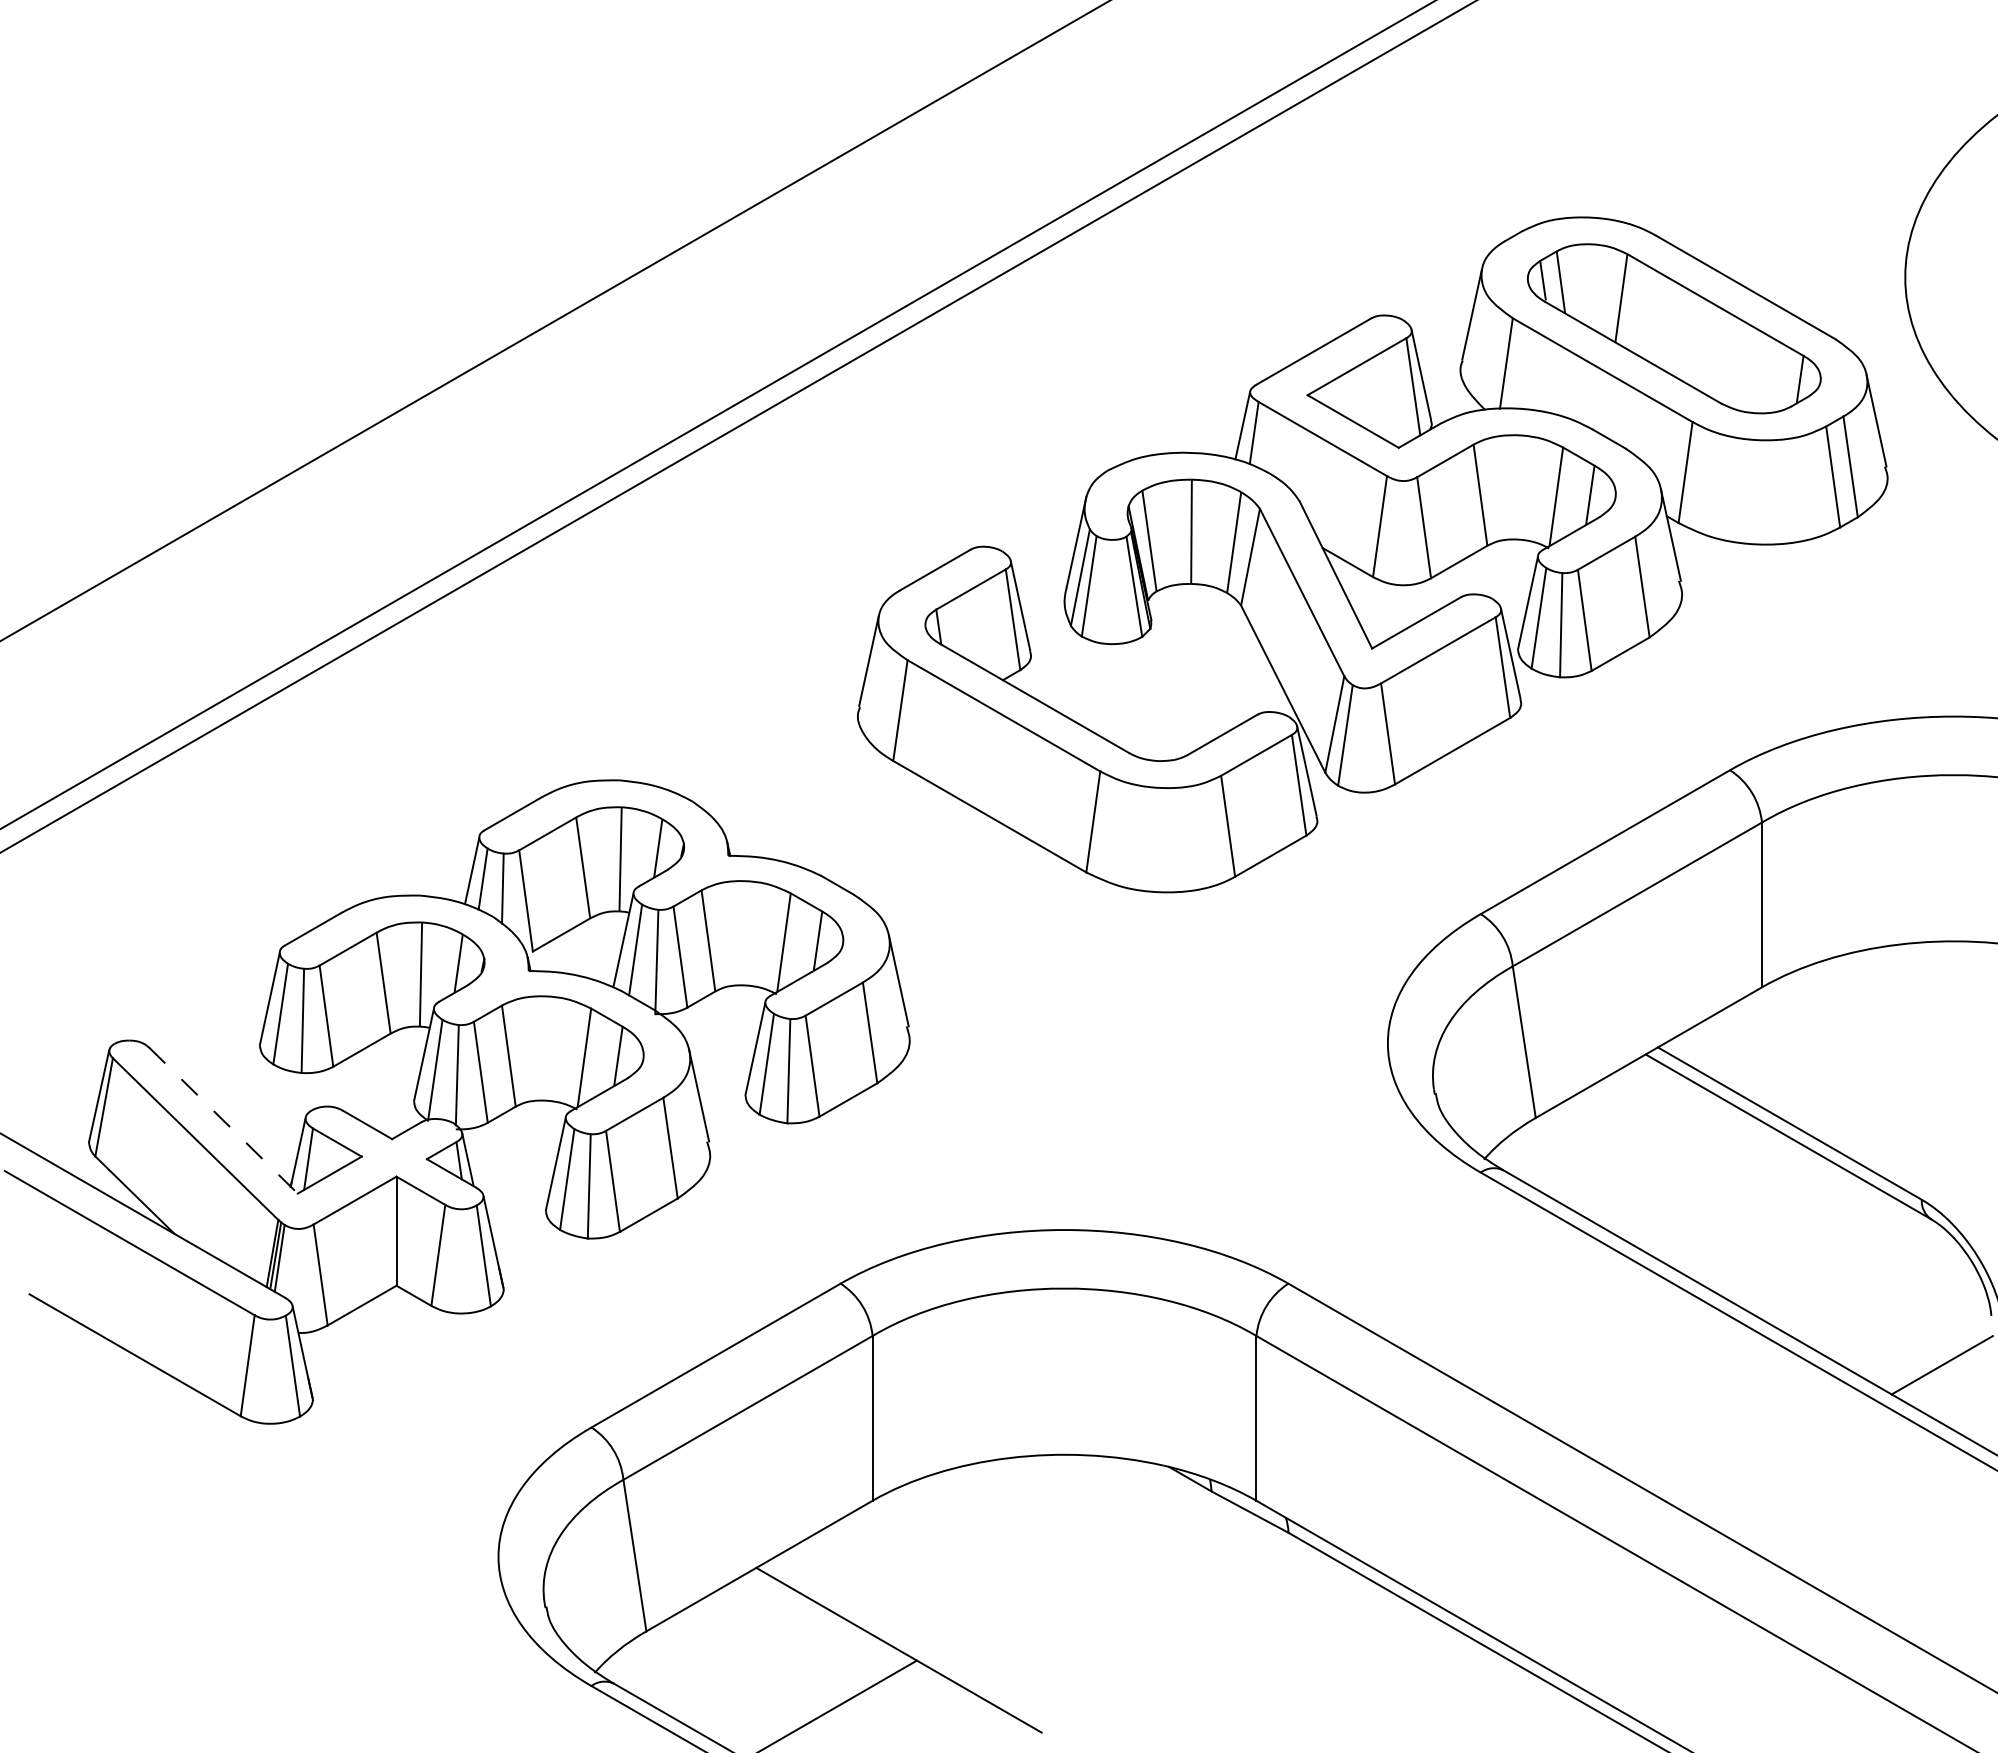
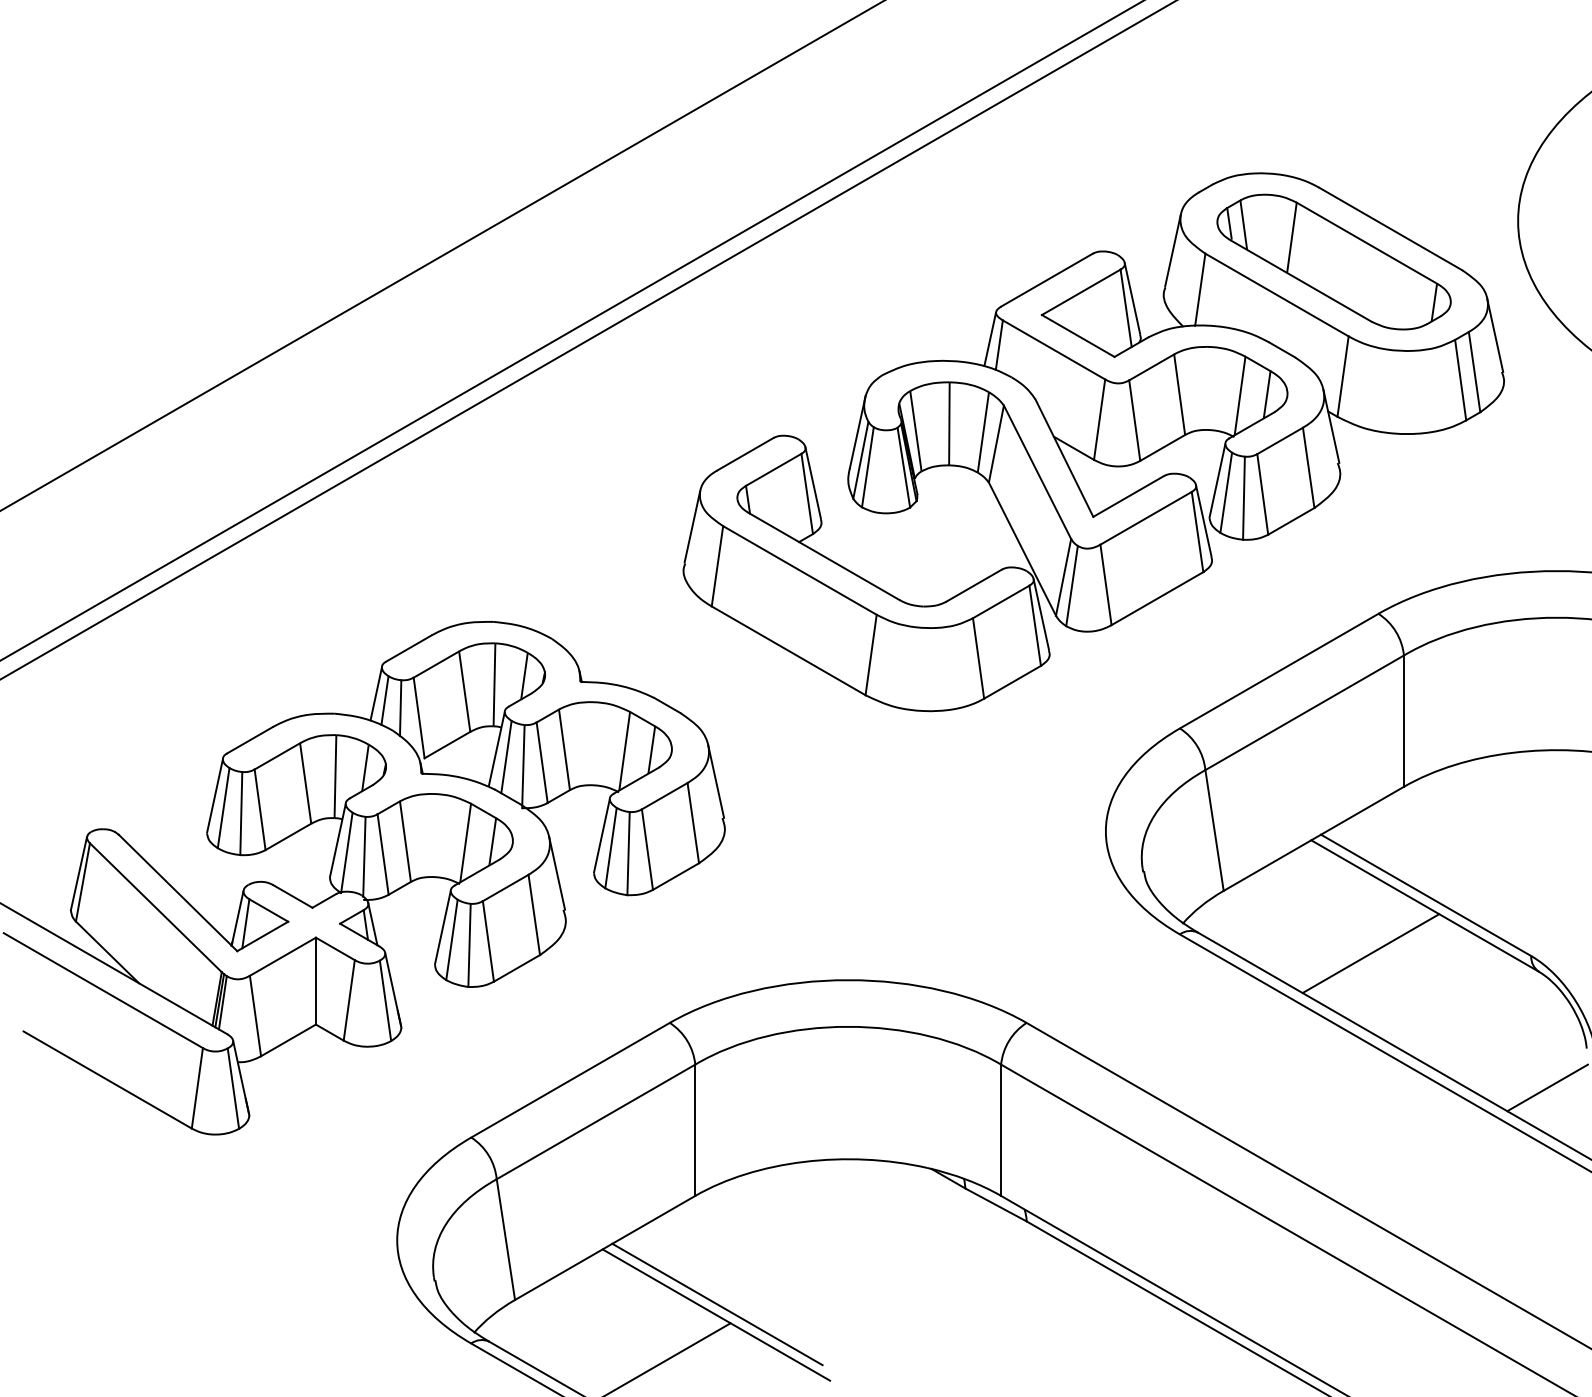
line: (223, 1120) -> (178, 892), dashed -> solid
line: (1720, 1196) -> (1370, 953), added
line: (900, 1636) -> (717, 1304), added

